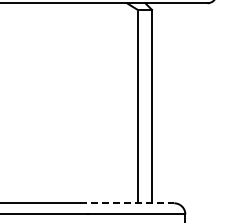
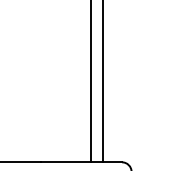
line: (127, 203) -> (81, 162), dashed -> solid

